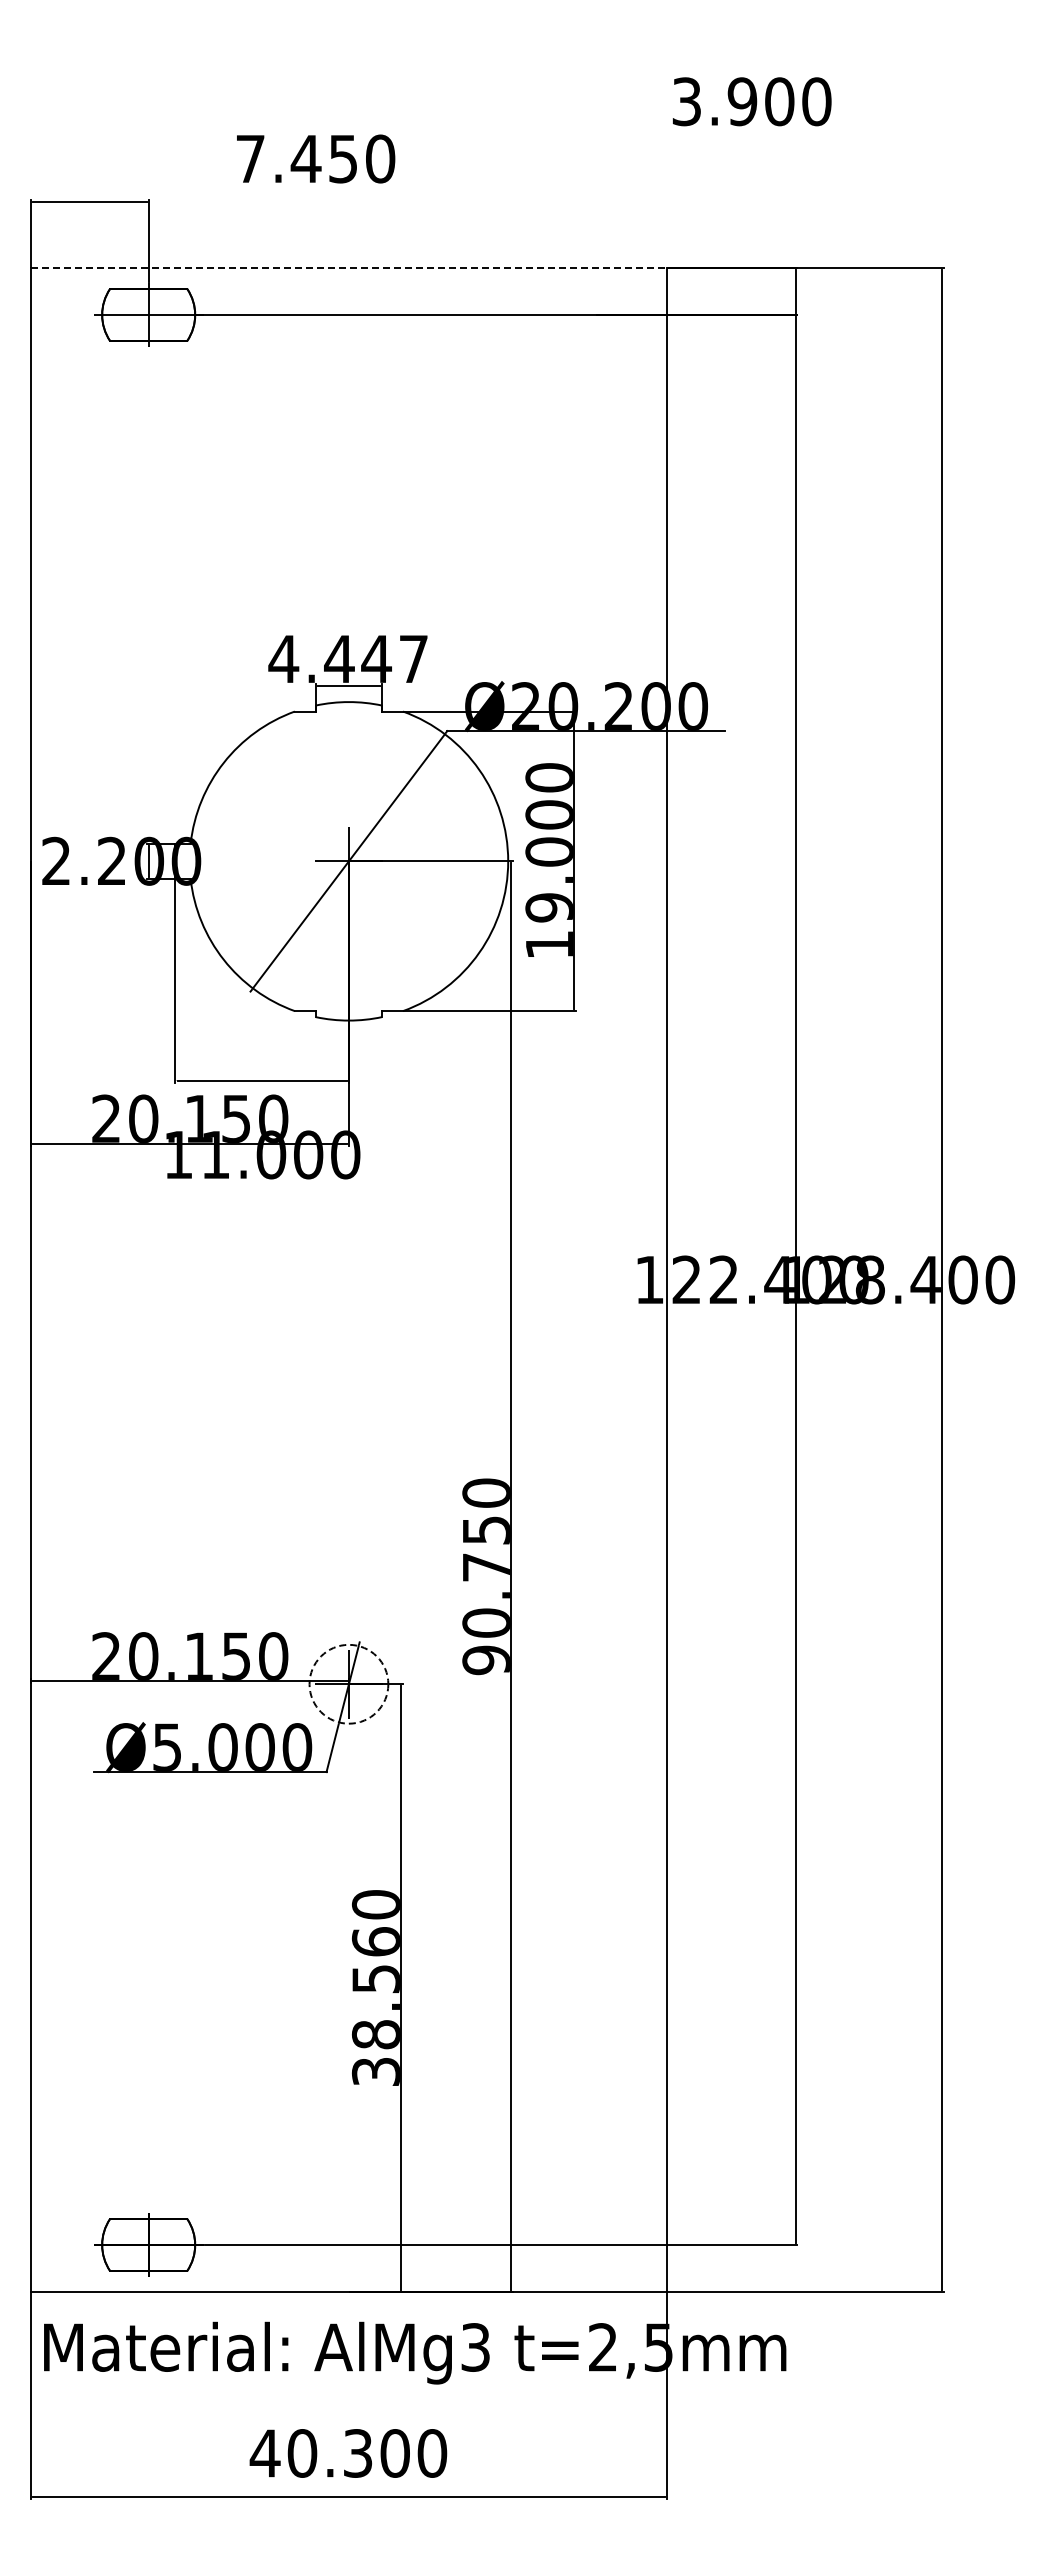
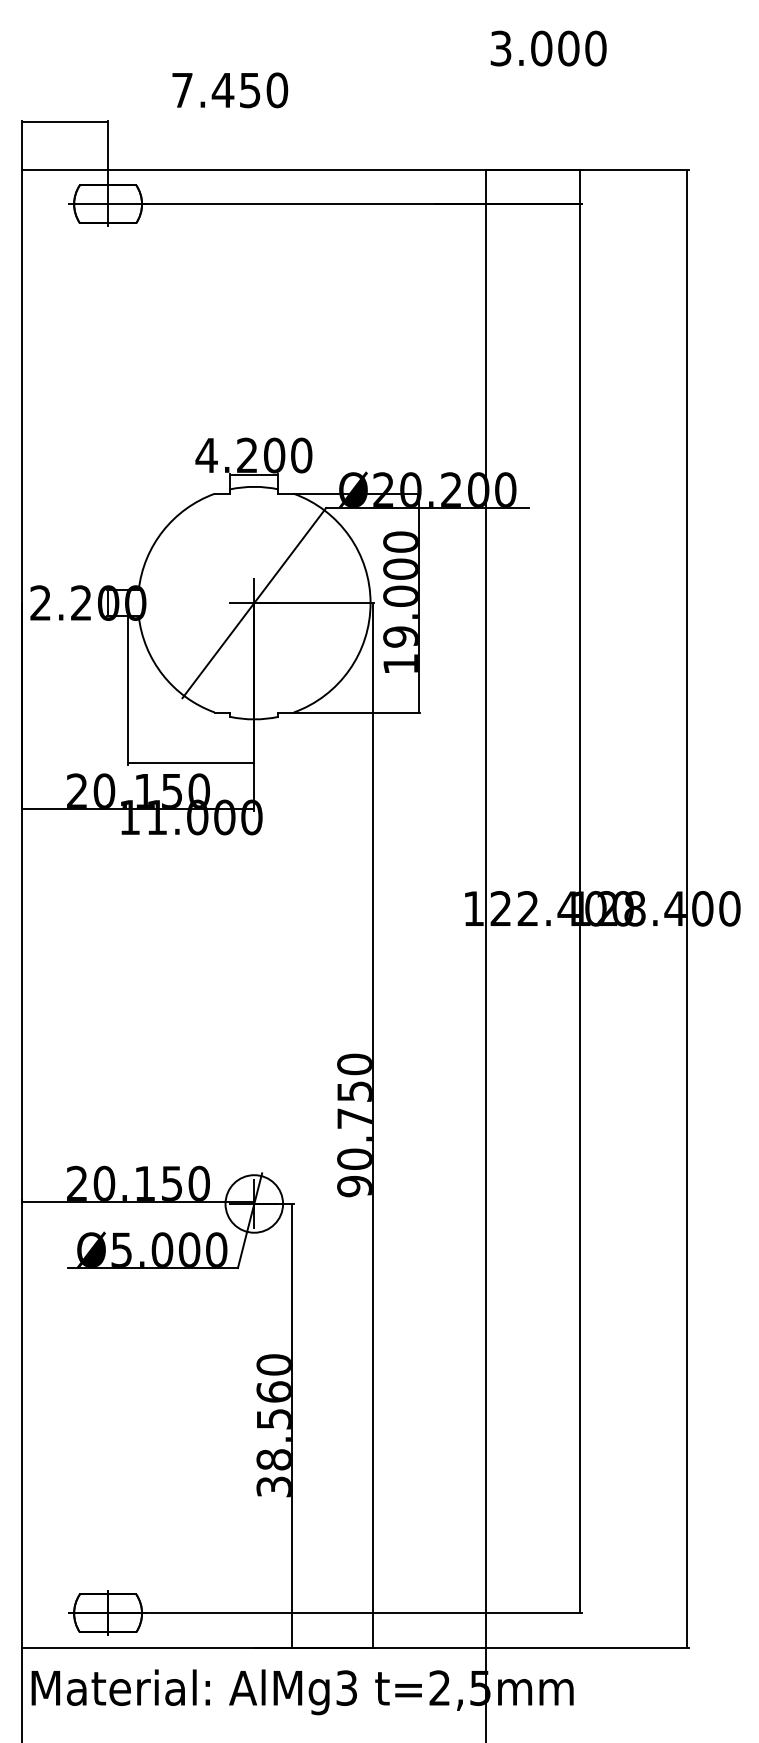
text: (742, 101) -> (541, 48), 3.900 -> 3.000
line: (348, 267) -> (253, 169), dashed -> solid
text: (376, 658) -> (274, 455), 4.447 -> 4.200
circle: (348, 1683) -> (253, 1203), dashed -> solid

